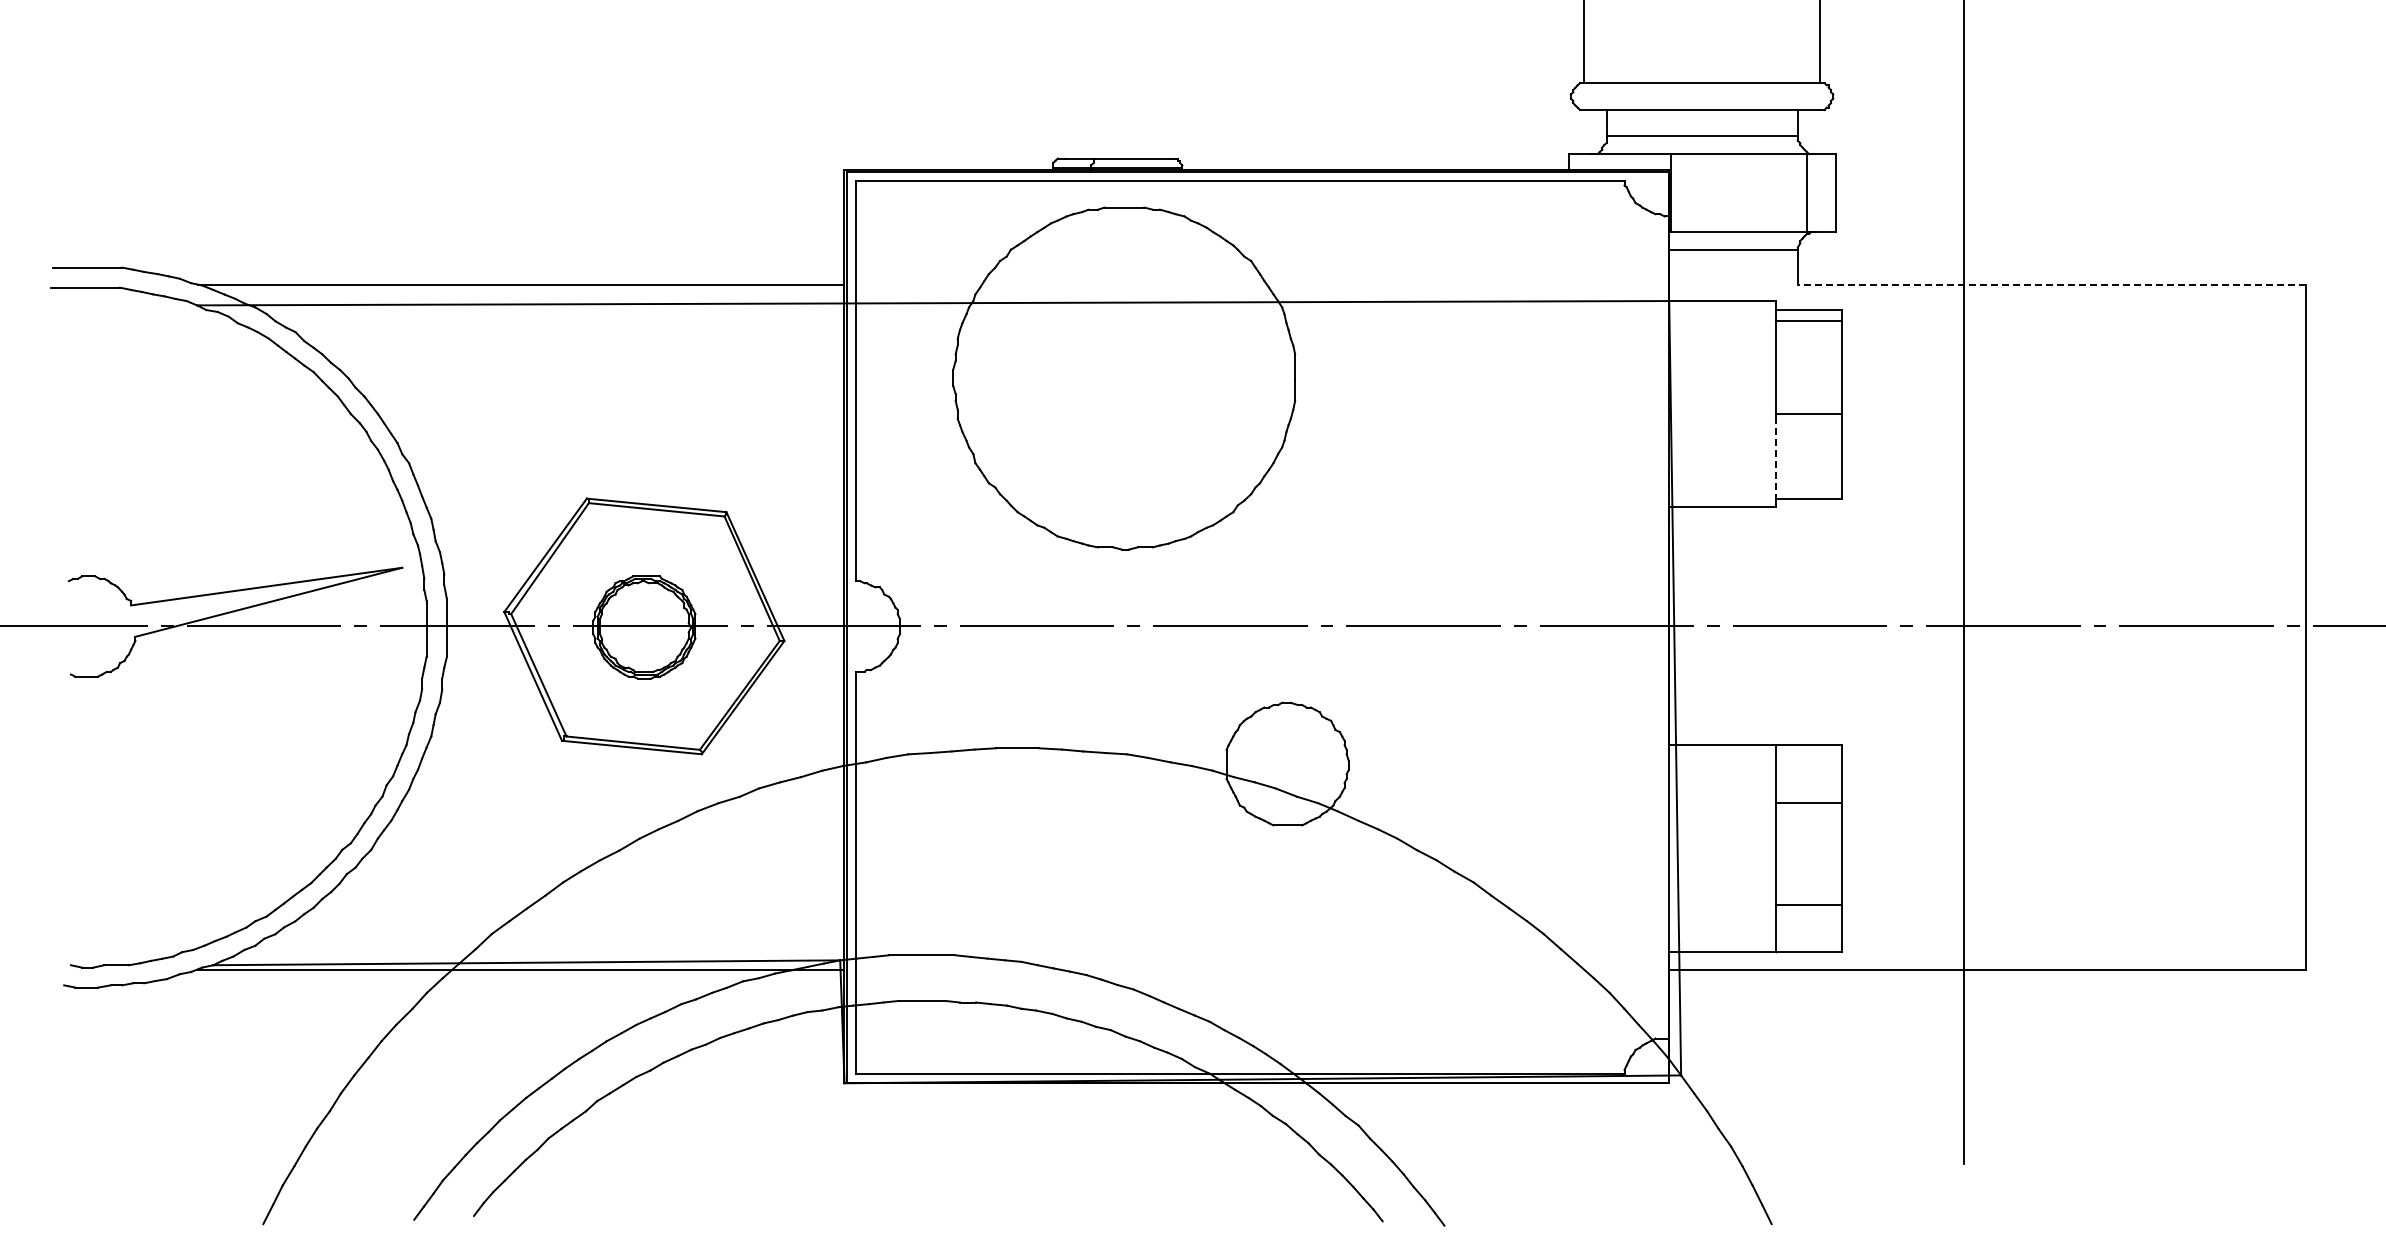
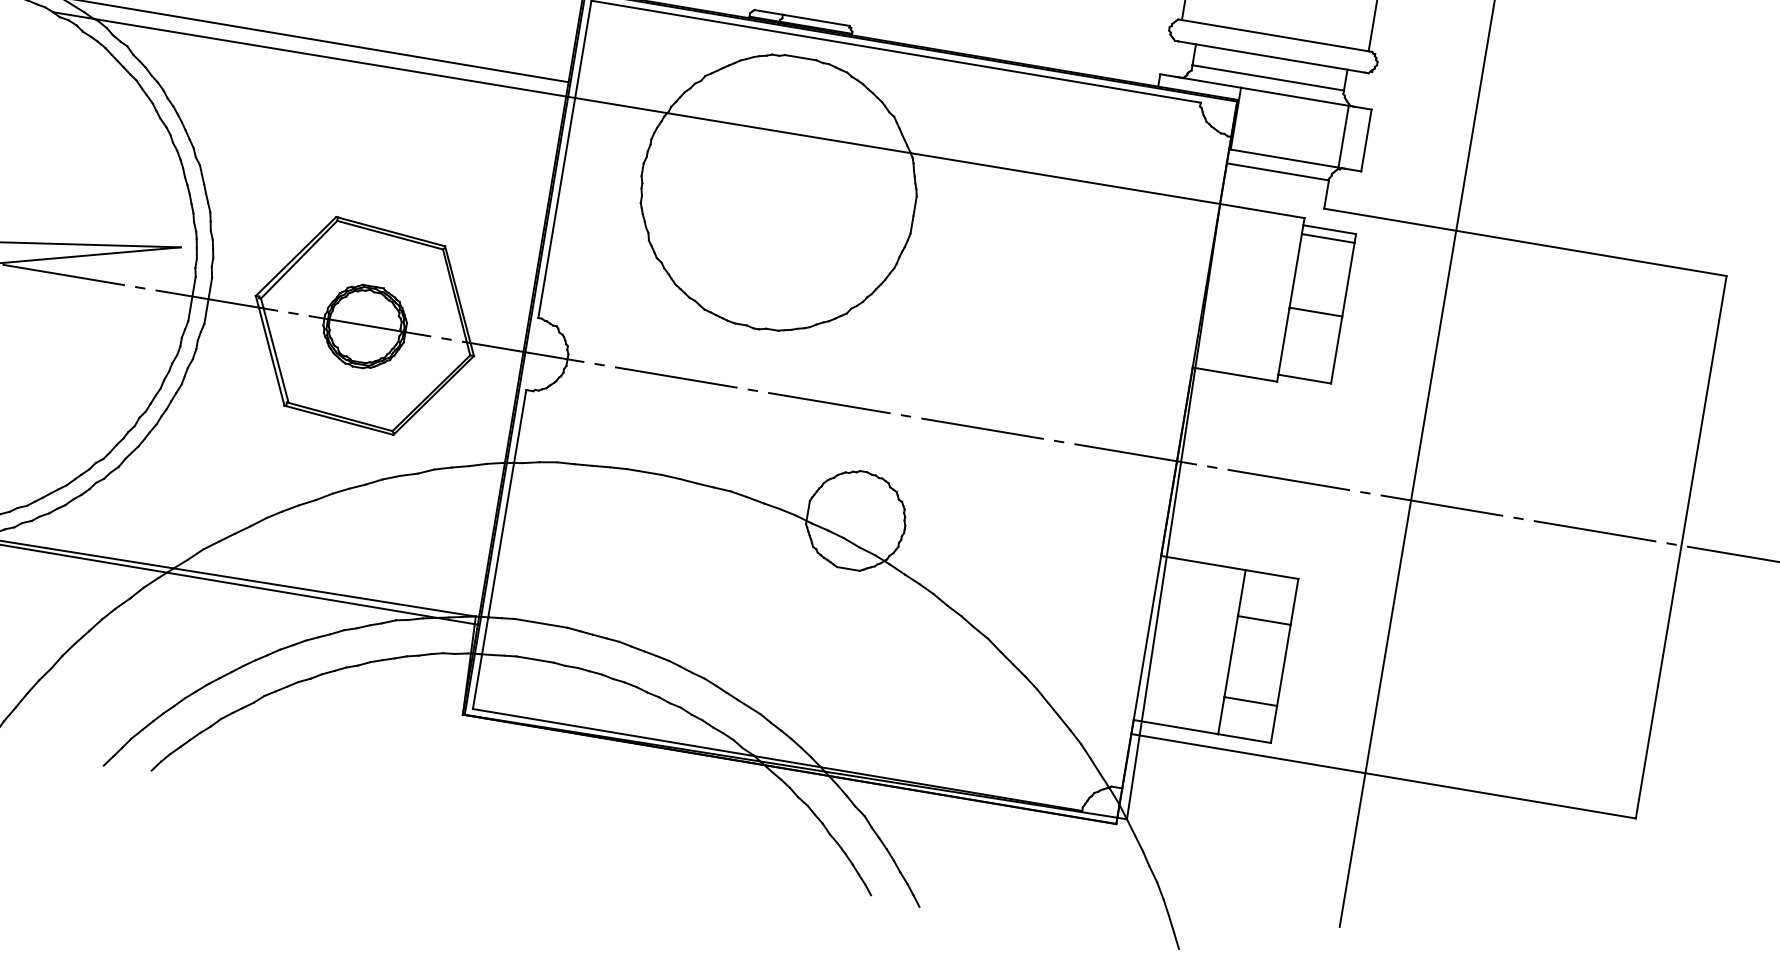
line: (2051, 285) -> (1525, 242), dashed -> solid
line: (1775, 457) -> (1283, 342), dashed -> solid

